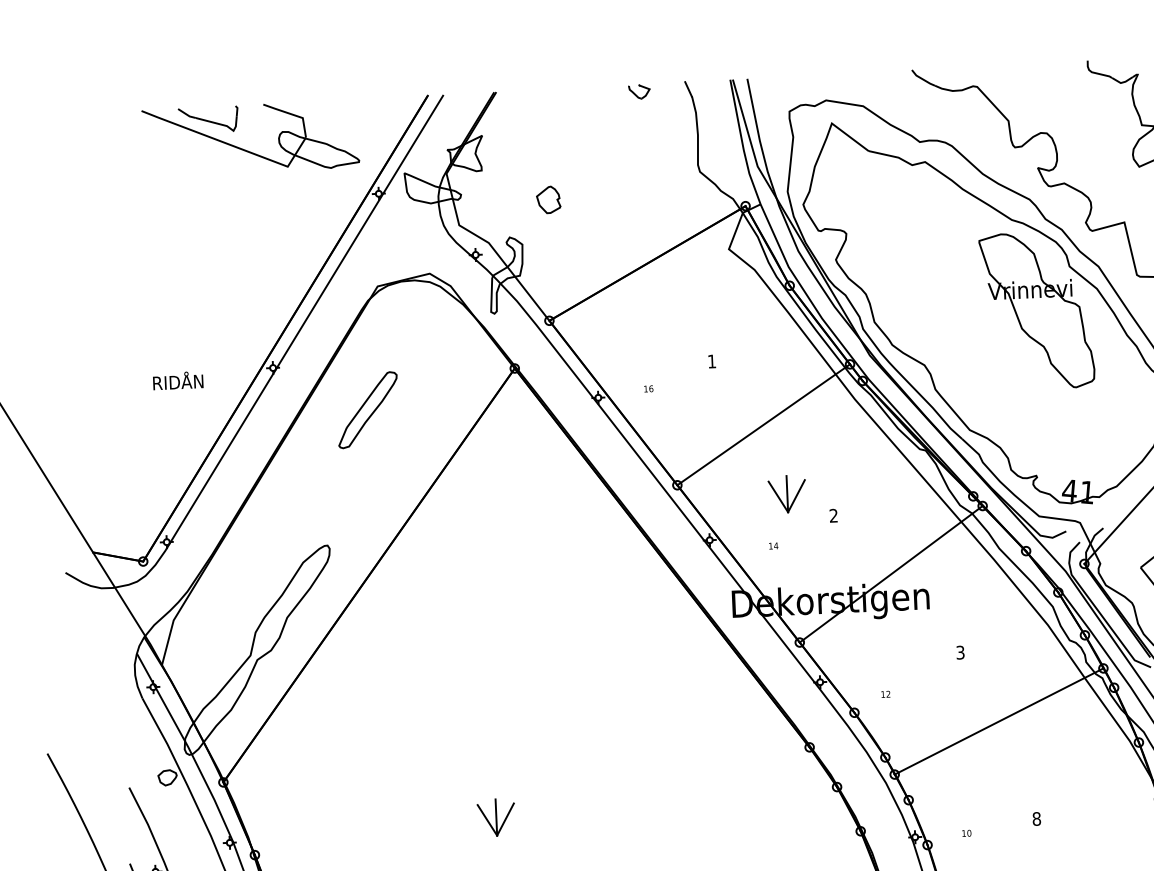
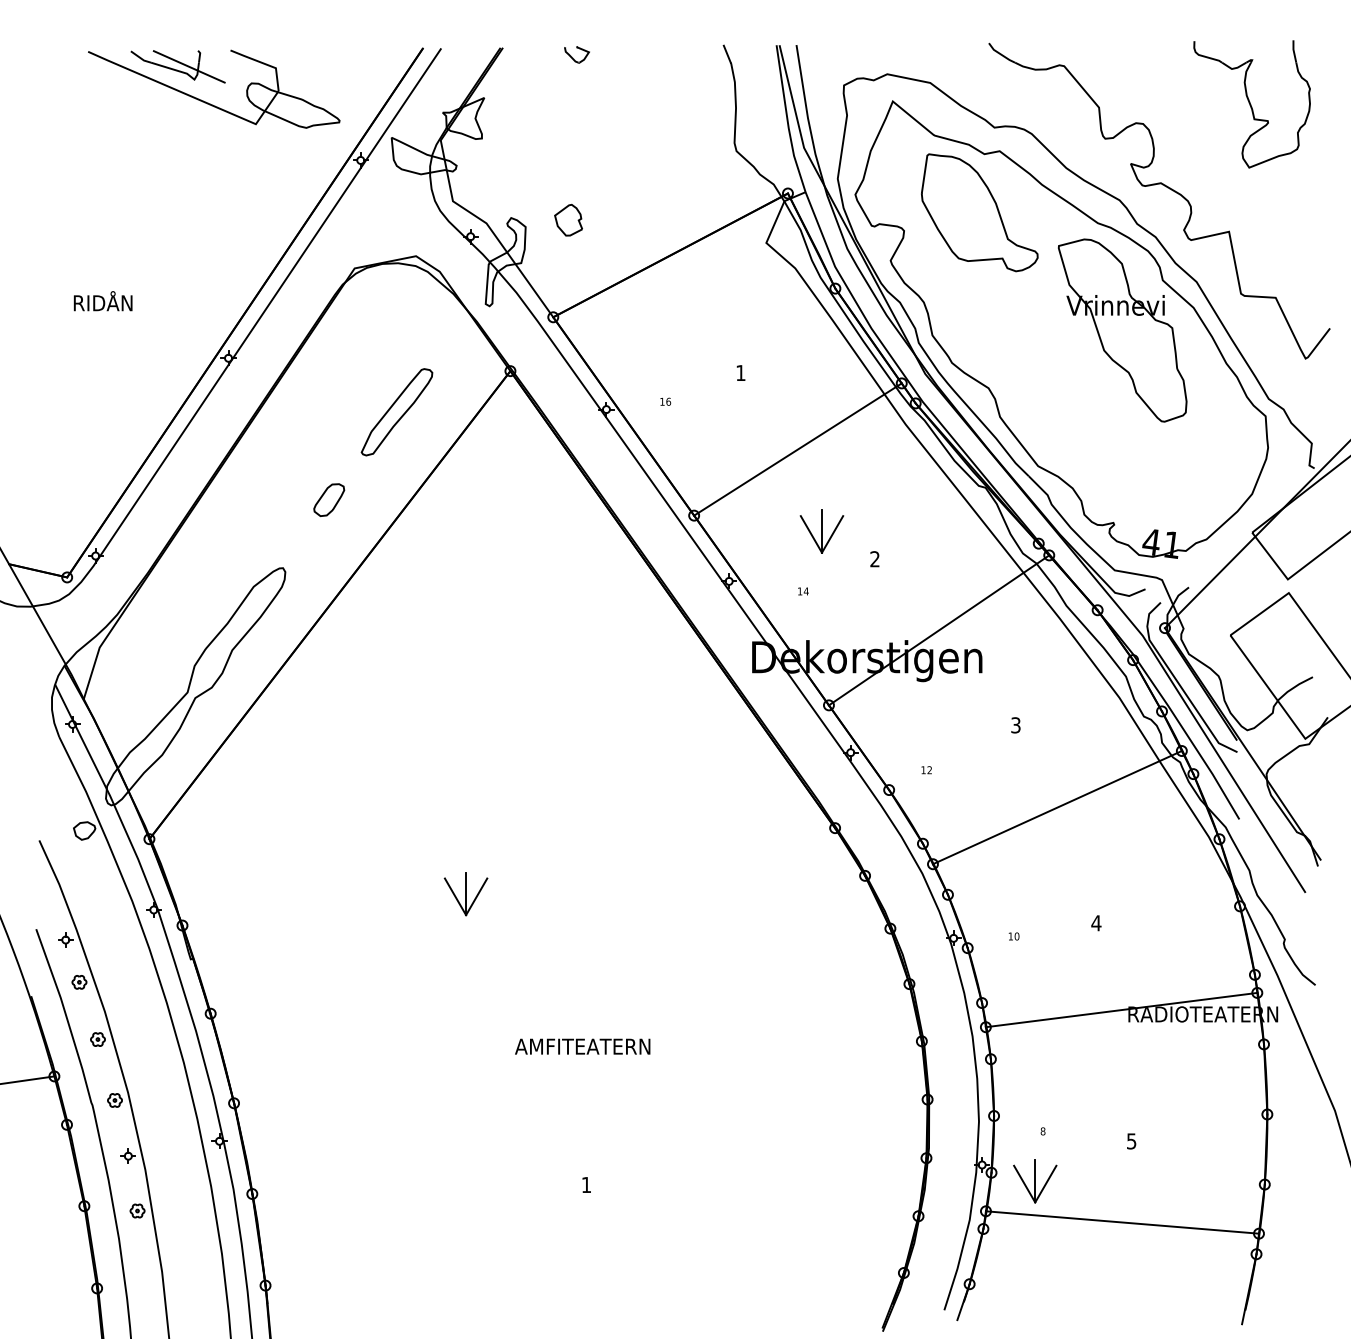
part: (639, 91) -> (576, 54), moved
line: (227, 119) -> (188, 66), added
part: (548, 199) -> (568, 219), moved
part: (910, 215) -> (979, 212), added
text: (177, 380) -> (102, 301), moved
part: (367, 410) -> (396, 412), moved
part: (364, 485) -> (329, 499), added
text: (1036, 819) -> (1096, 923), 8 -> 4

